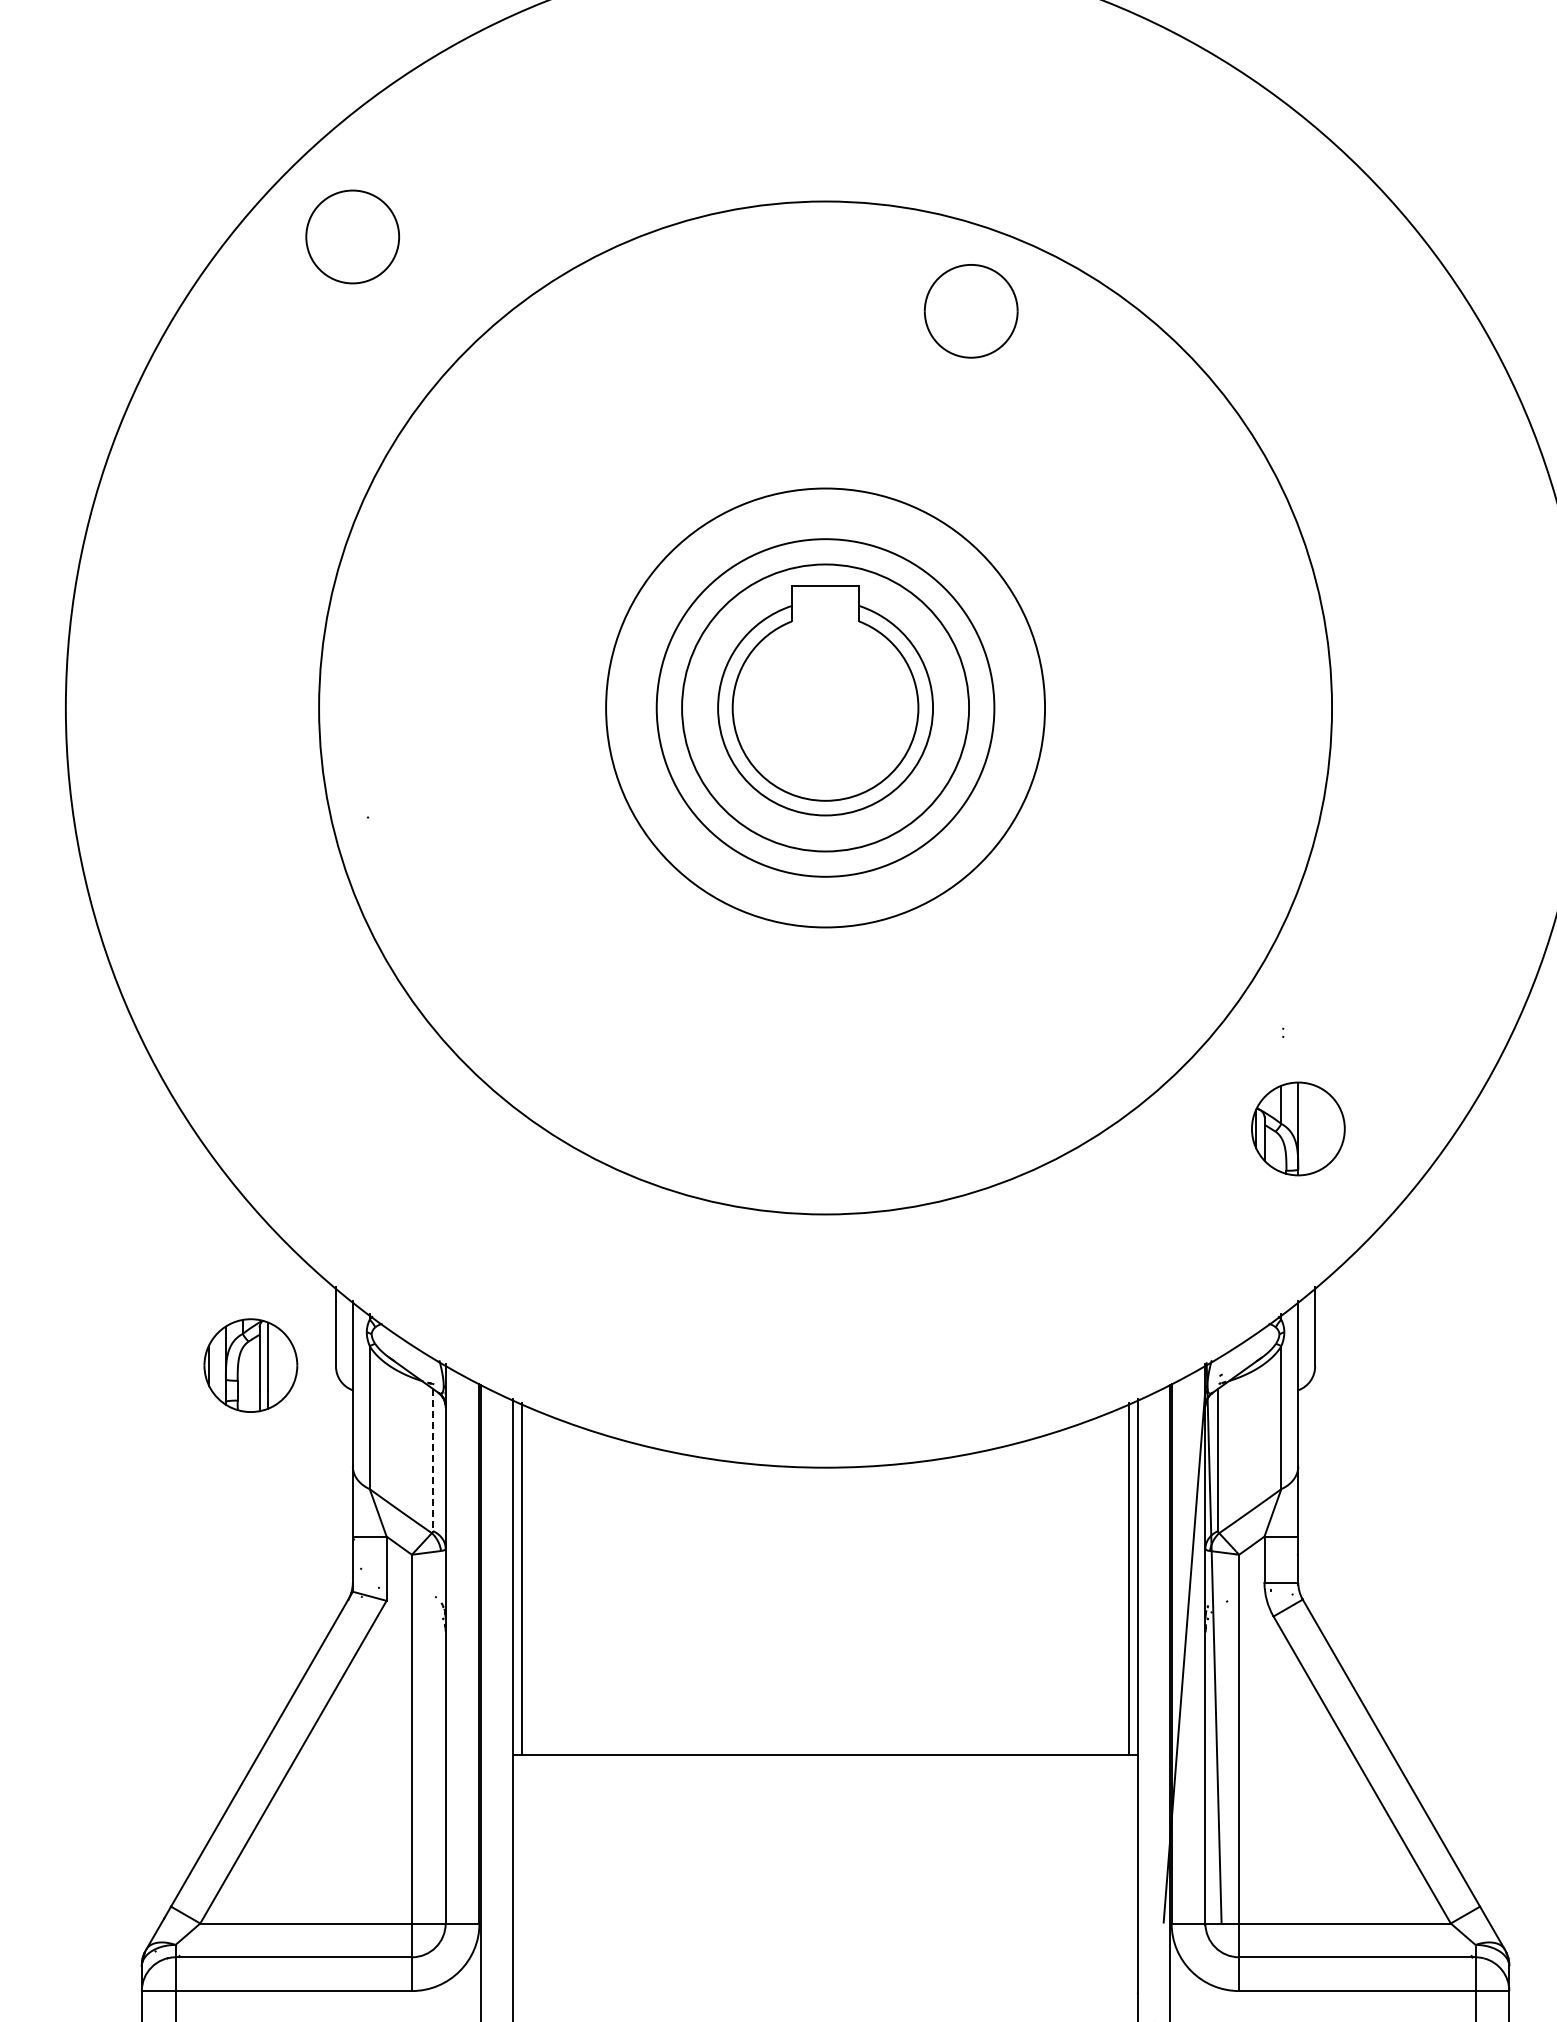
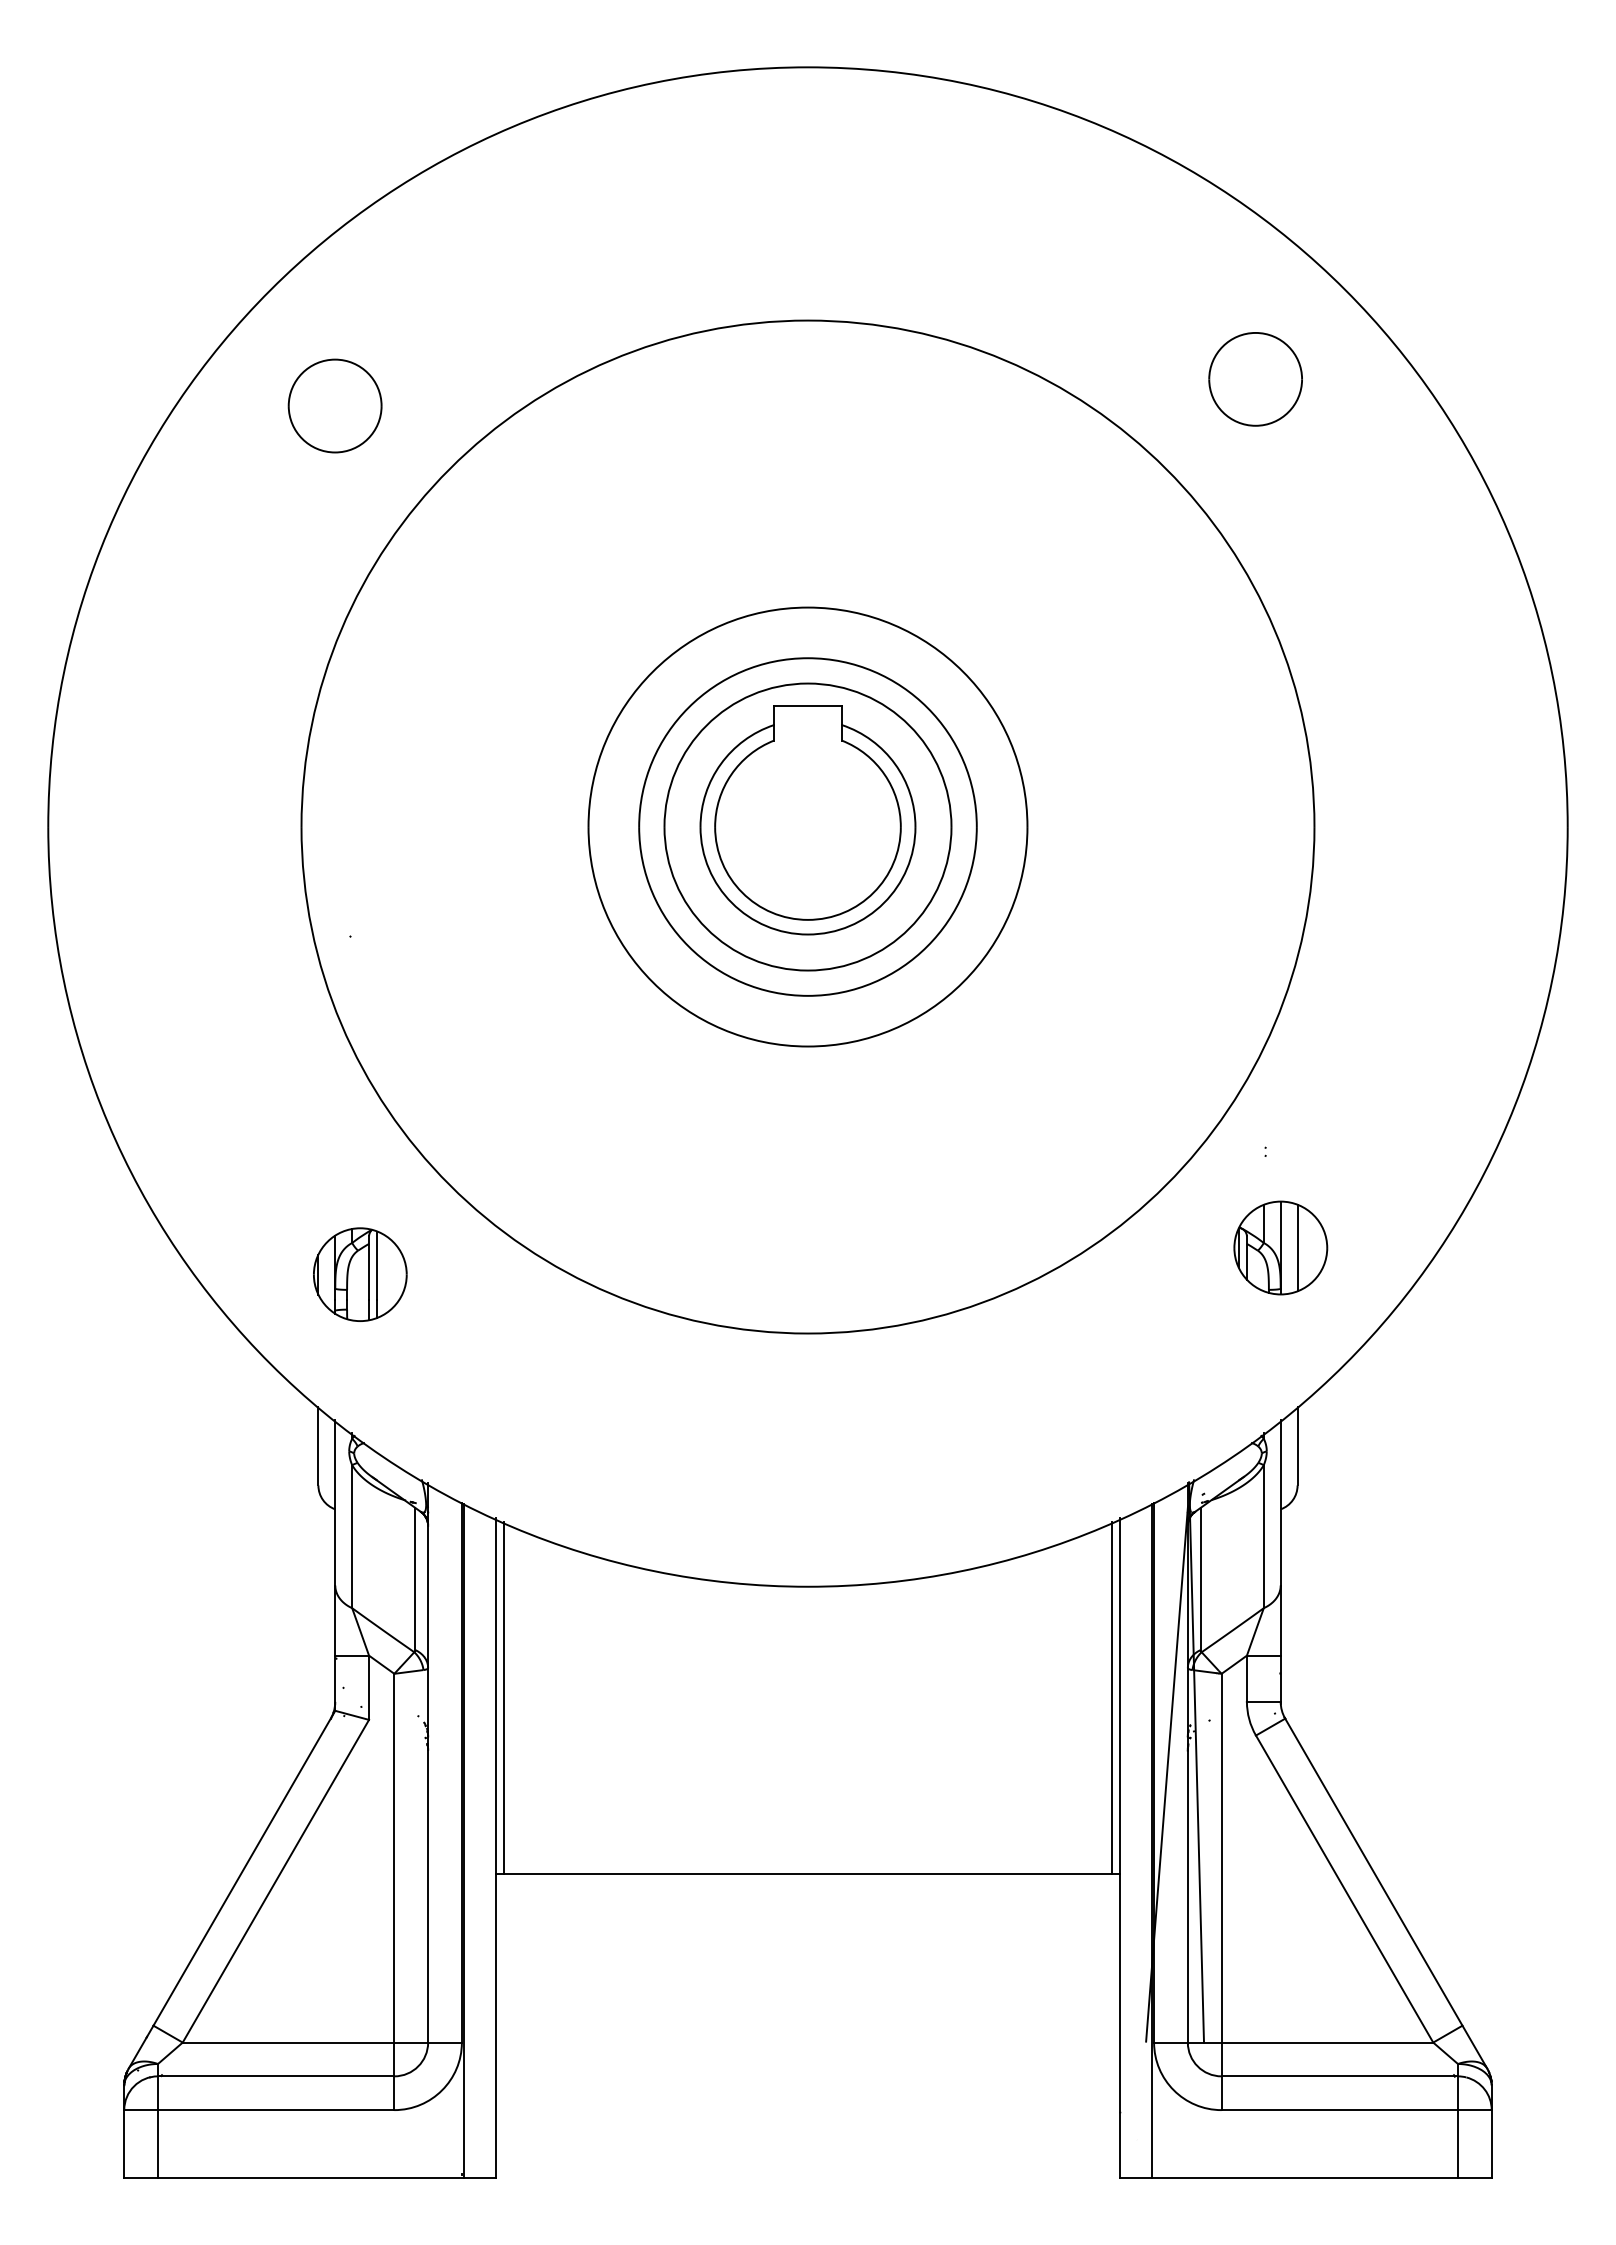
part: (352, 236) -> (334, 405), moved
part: (971, 311) -> (1255, 379), moved
line: (1315, 1128) -> (1297, 1247), added
part: (251, 1365) -> (360, 1274), moved
line: (433, 1460) -> (415, 1579), dashed -> solid

